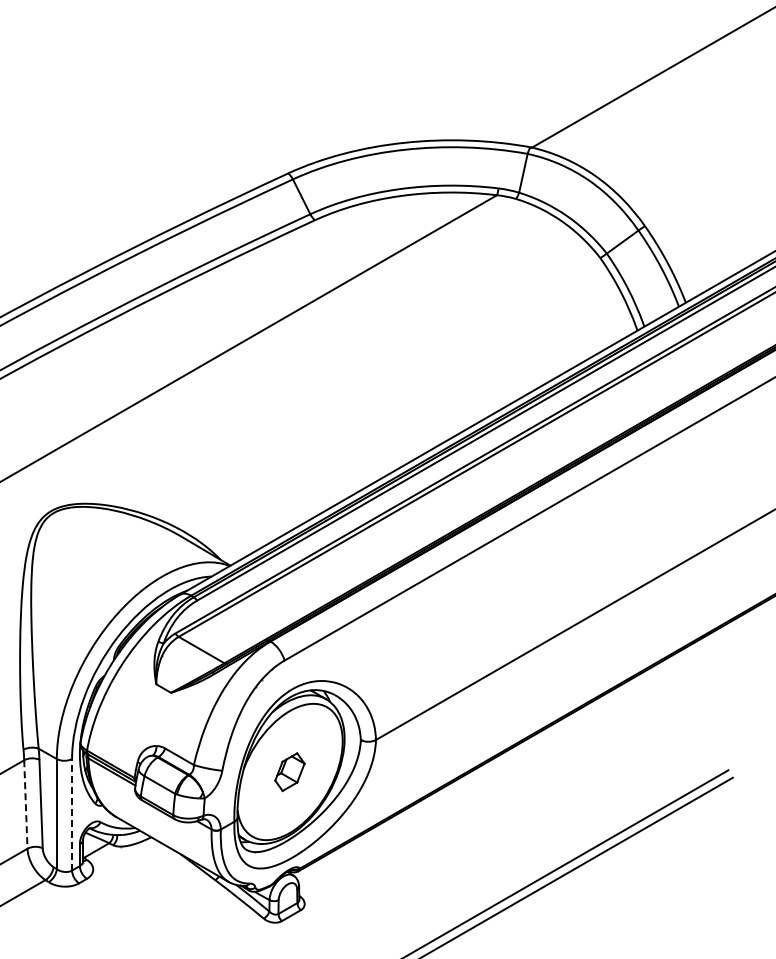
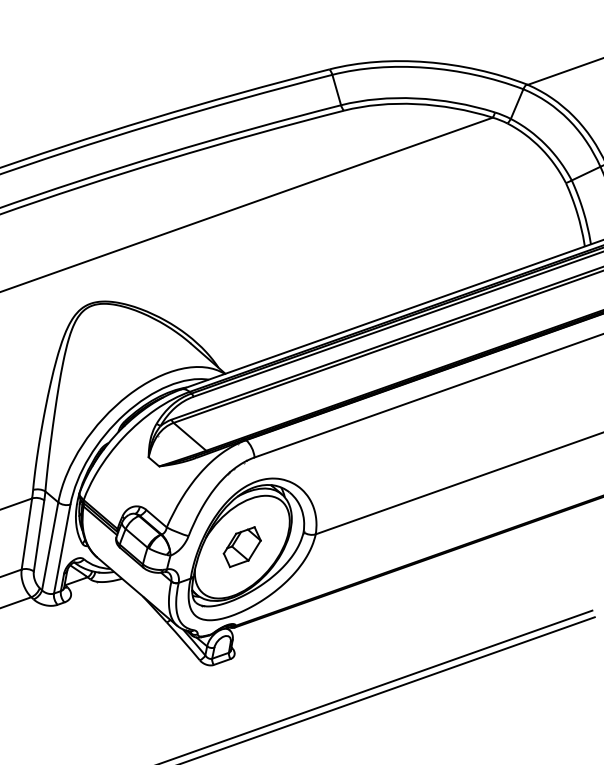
part: (289, 772) -> (241, 547), size x1.43
line: (25, 804) -> (26, 533), dashed -> solid
line: (72, 814) -> (62, 548), dashed -> solid

